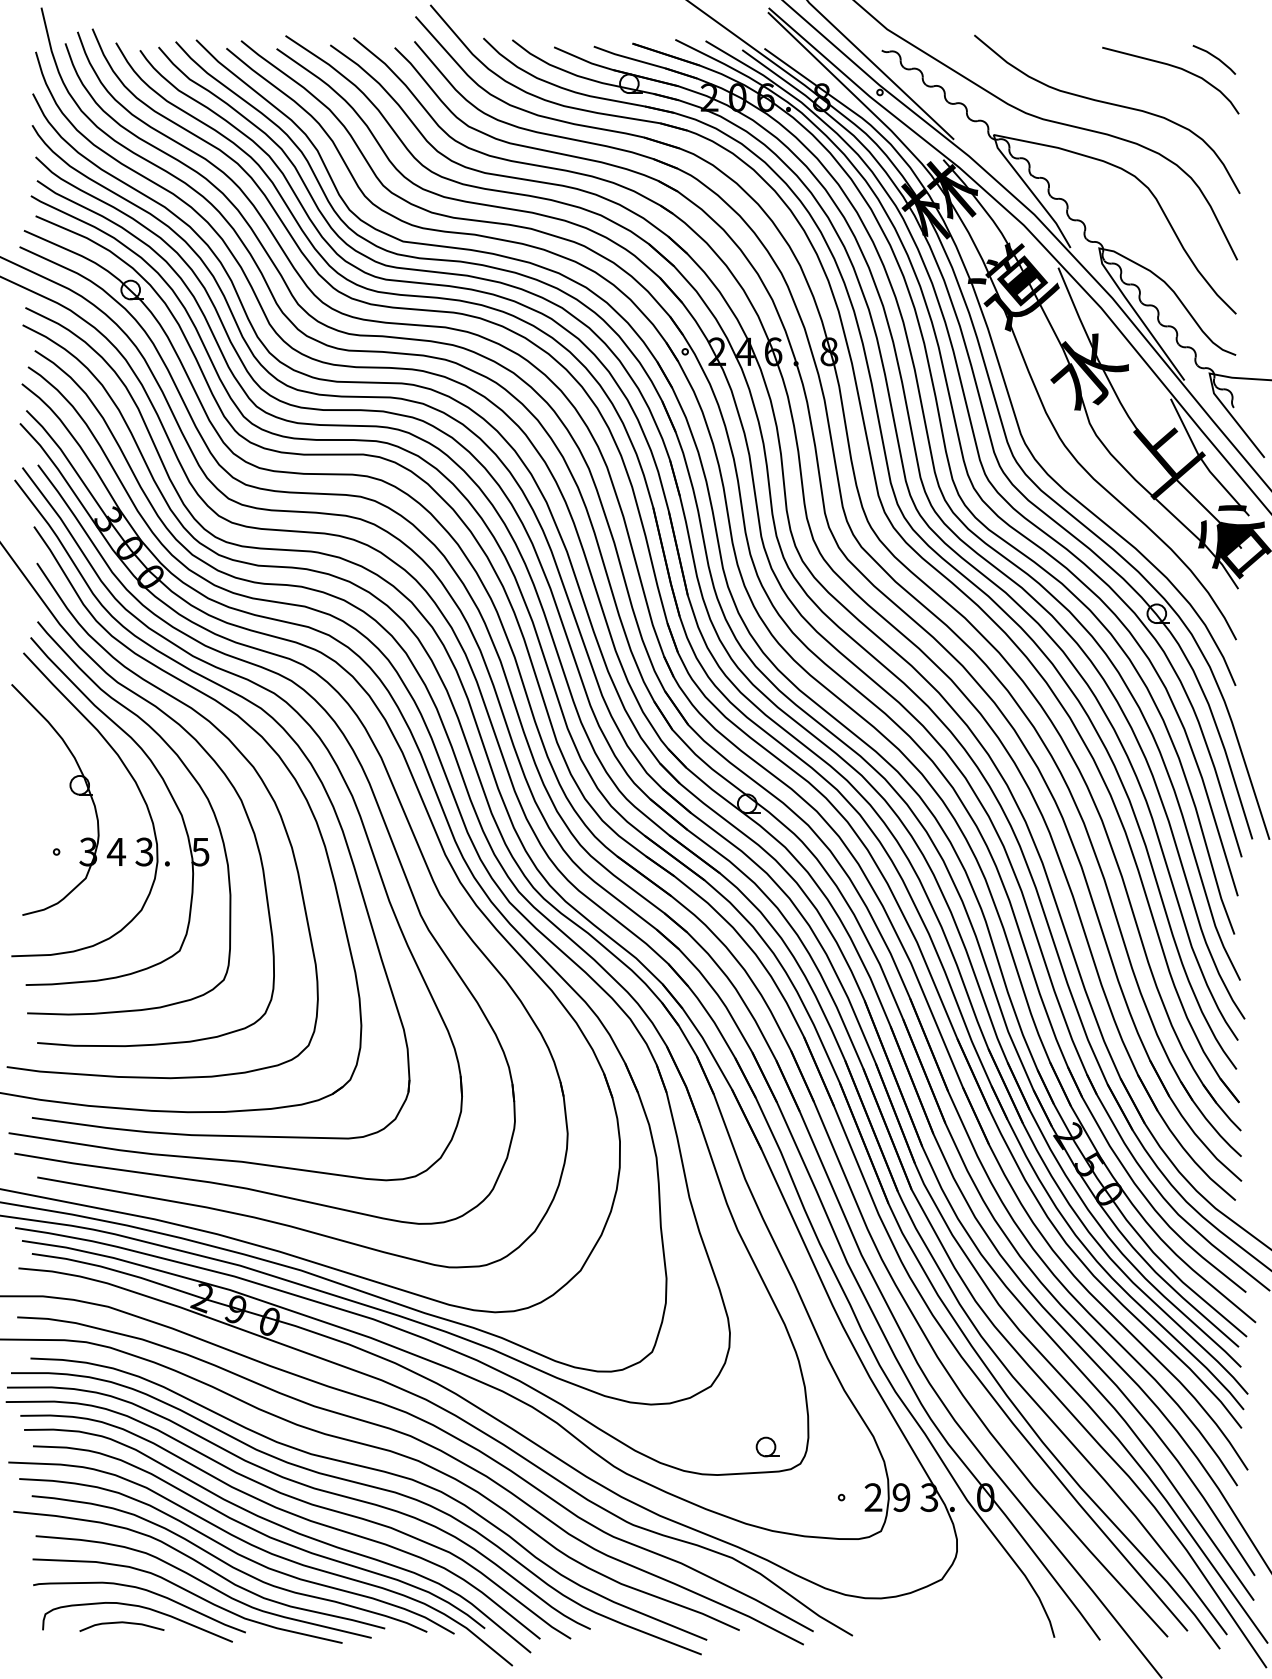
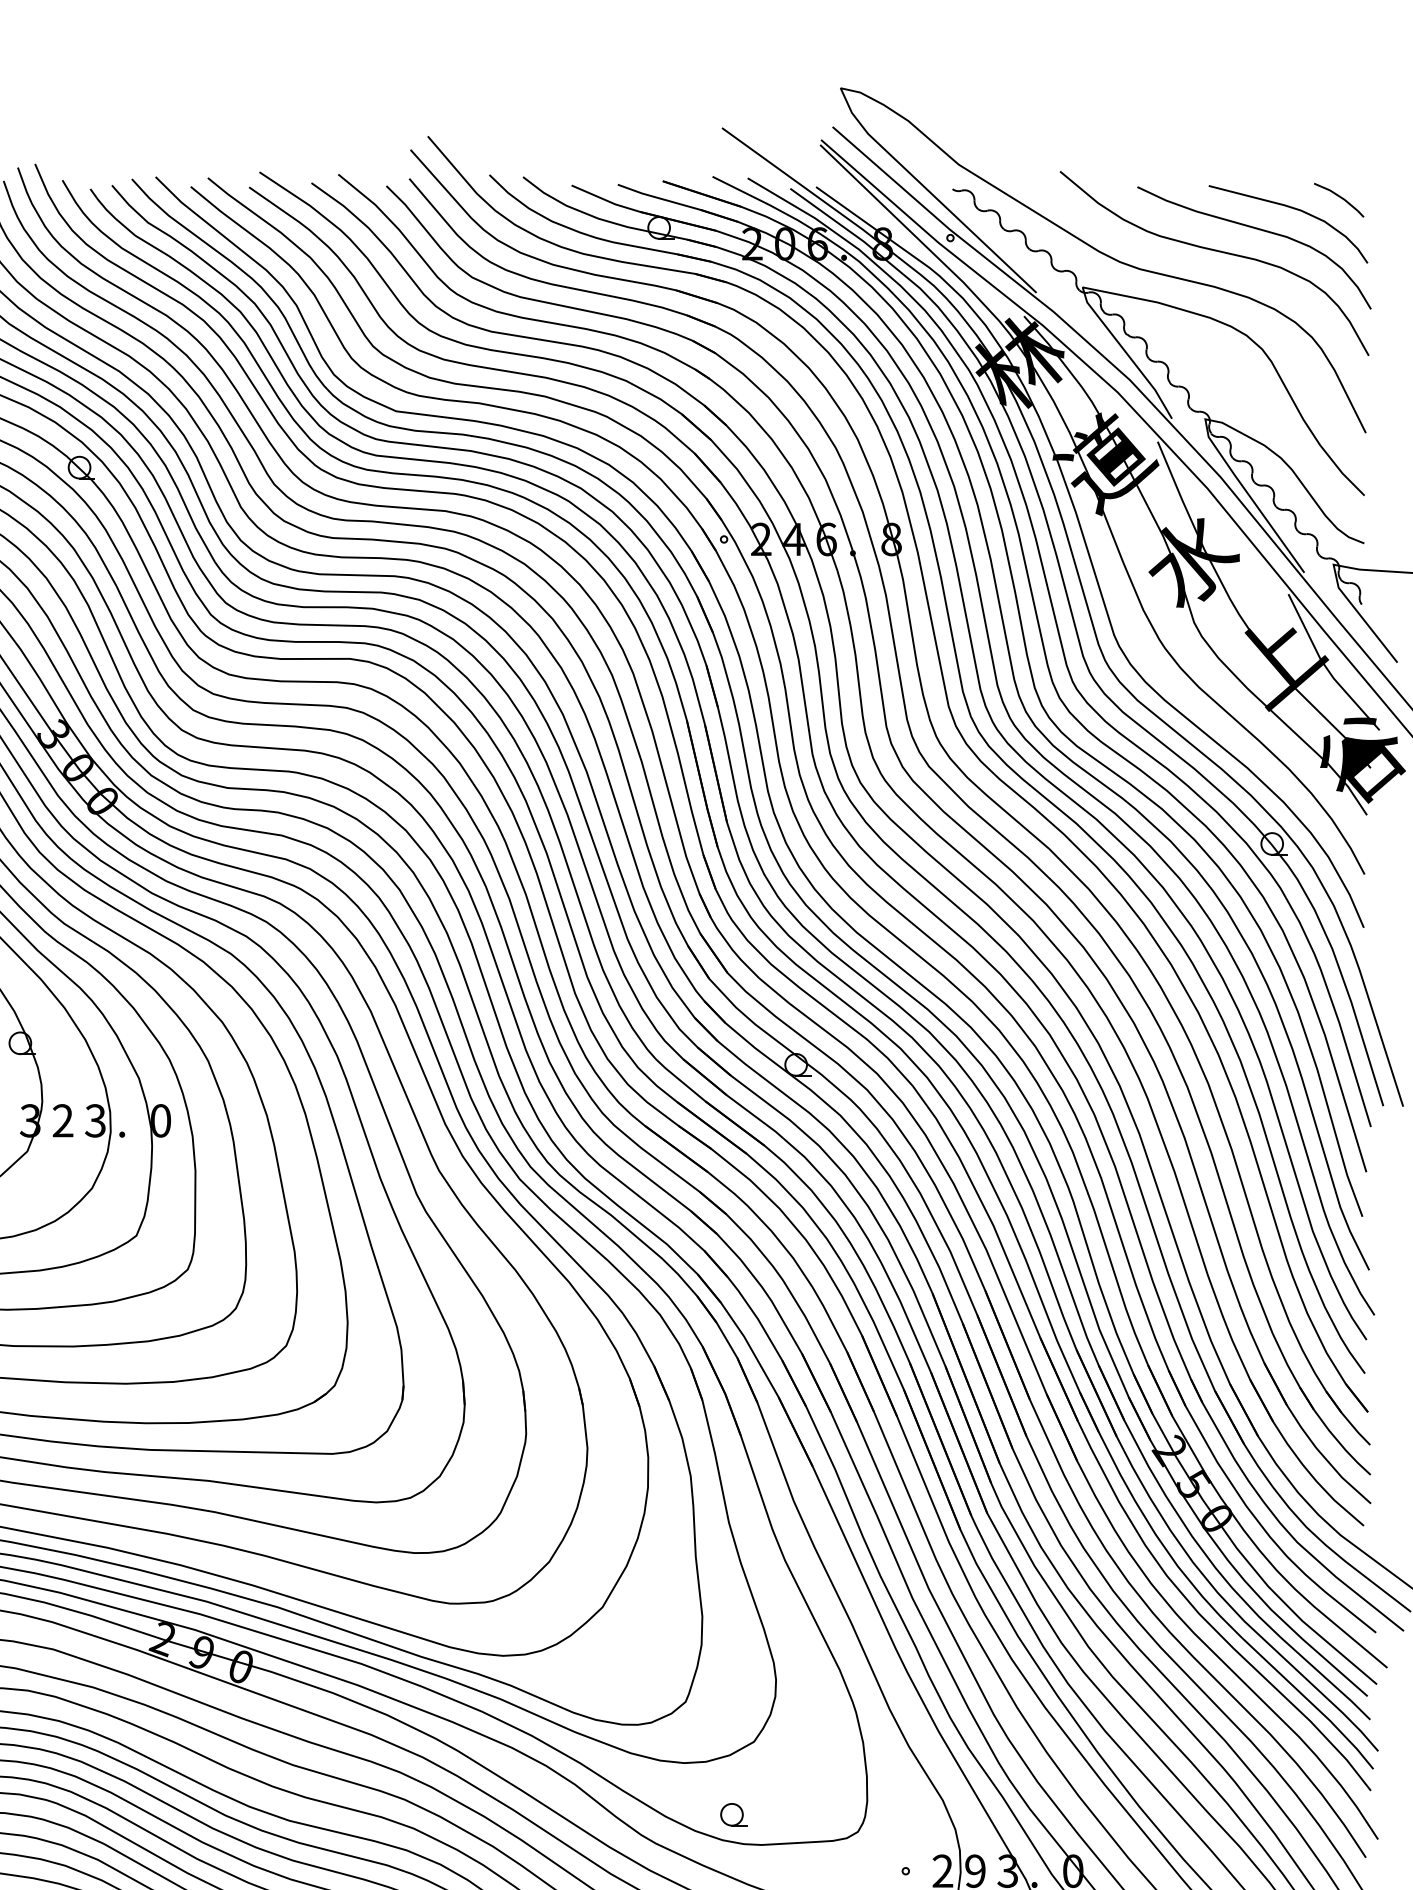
curve: (1146, 86) -> (1260, 231), added
text: (116, 851) -> (63, 1120), 4 -> 2
text: (200, 851) -> (160, 1120), 5 -> 0
part: (767, 1446) -> (733, 1814), moved

